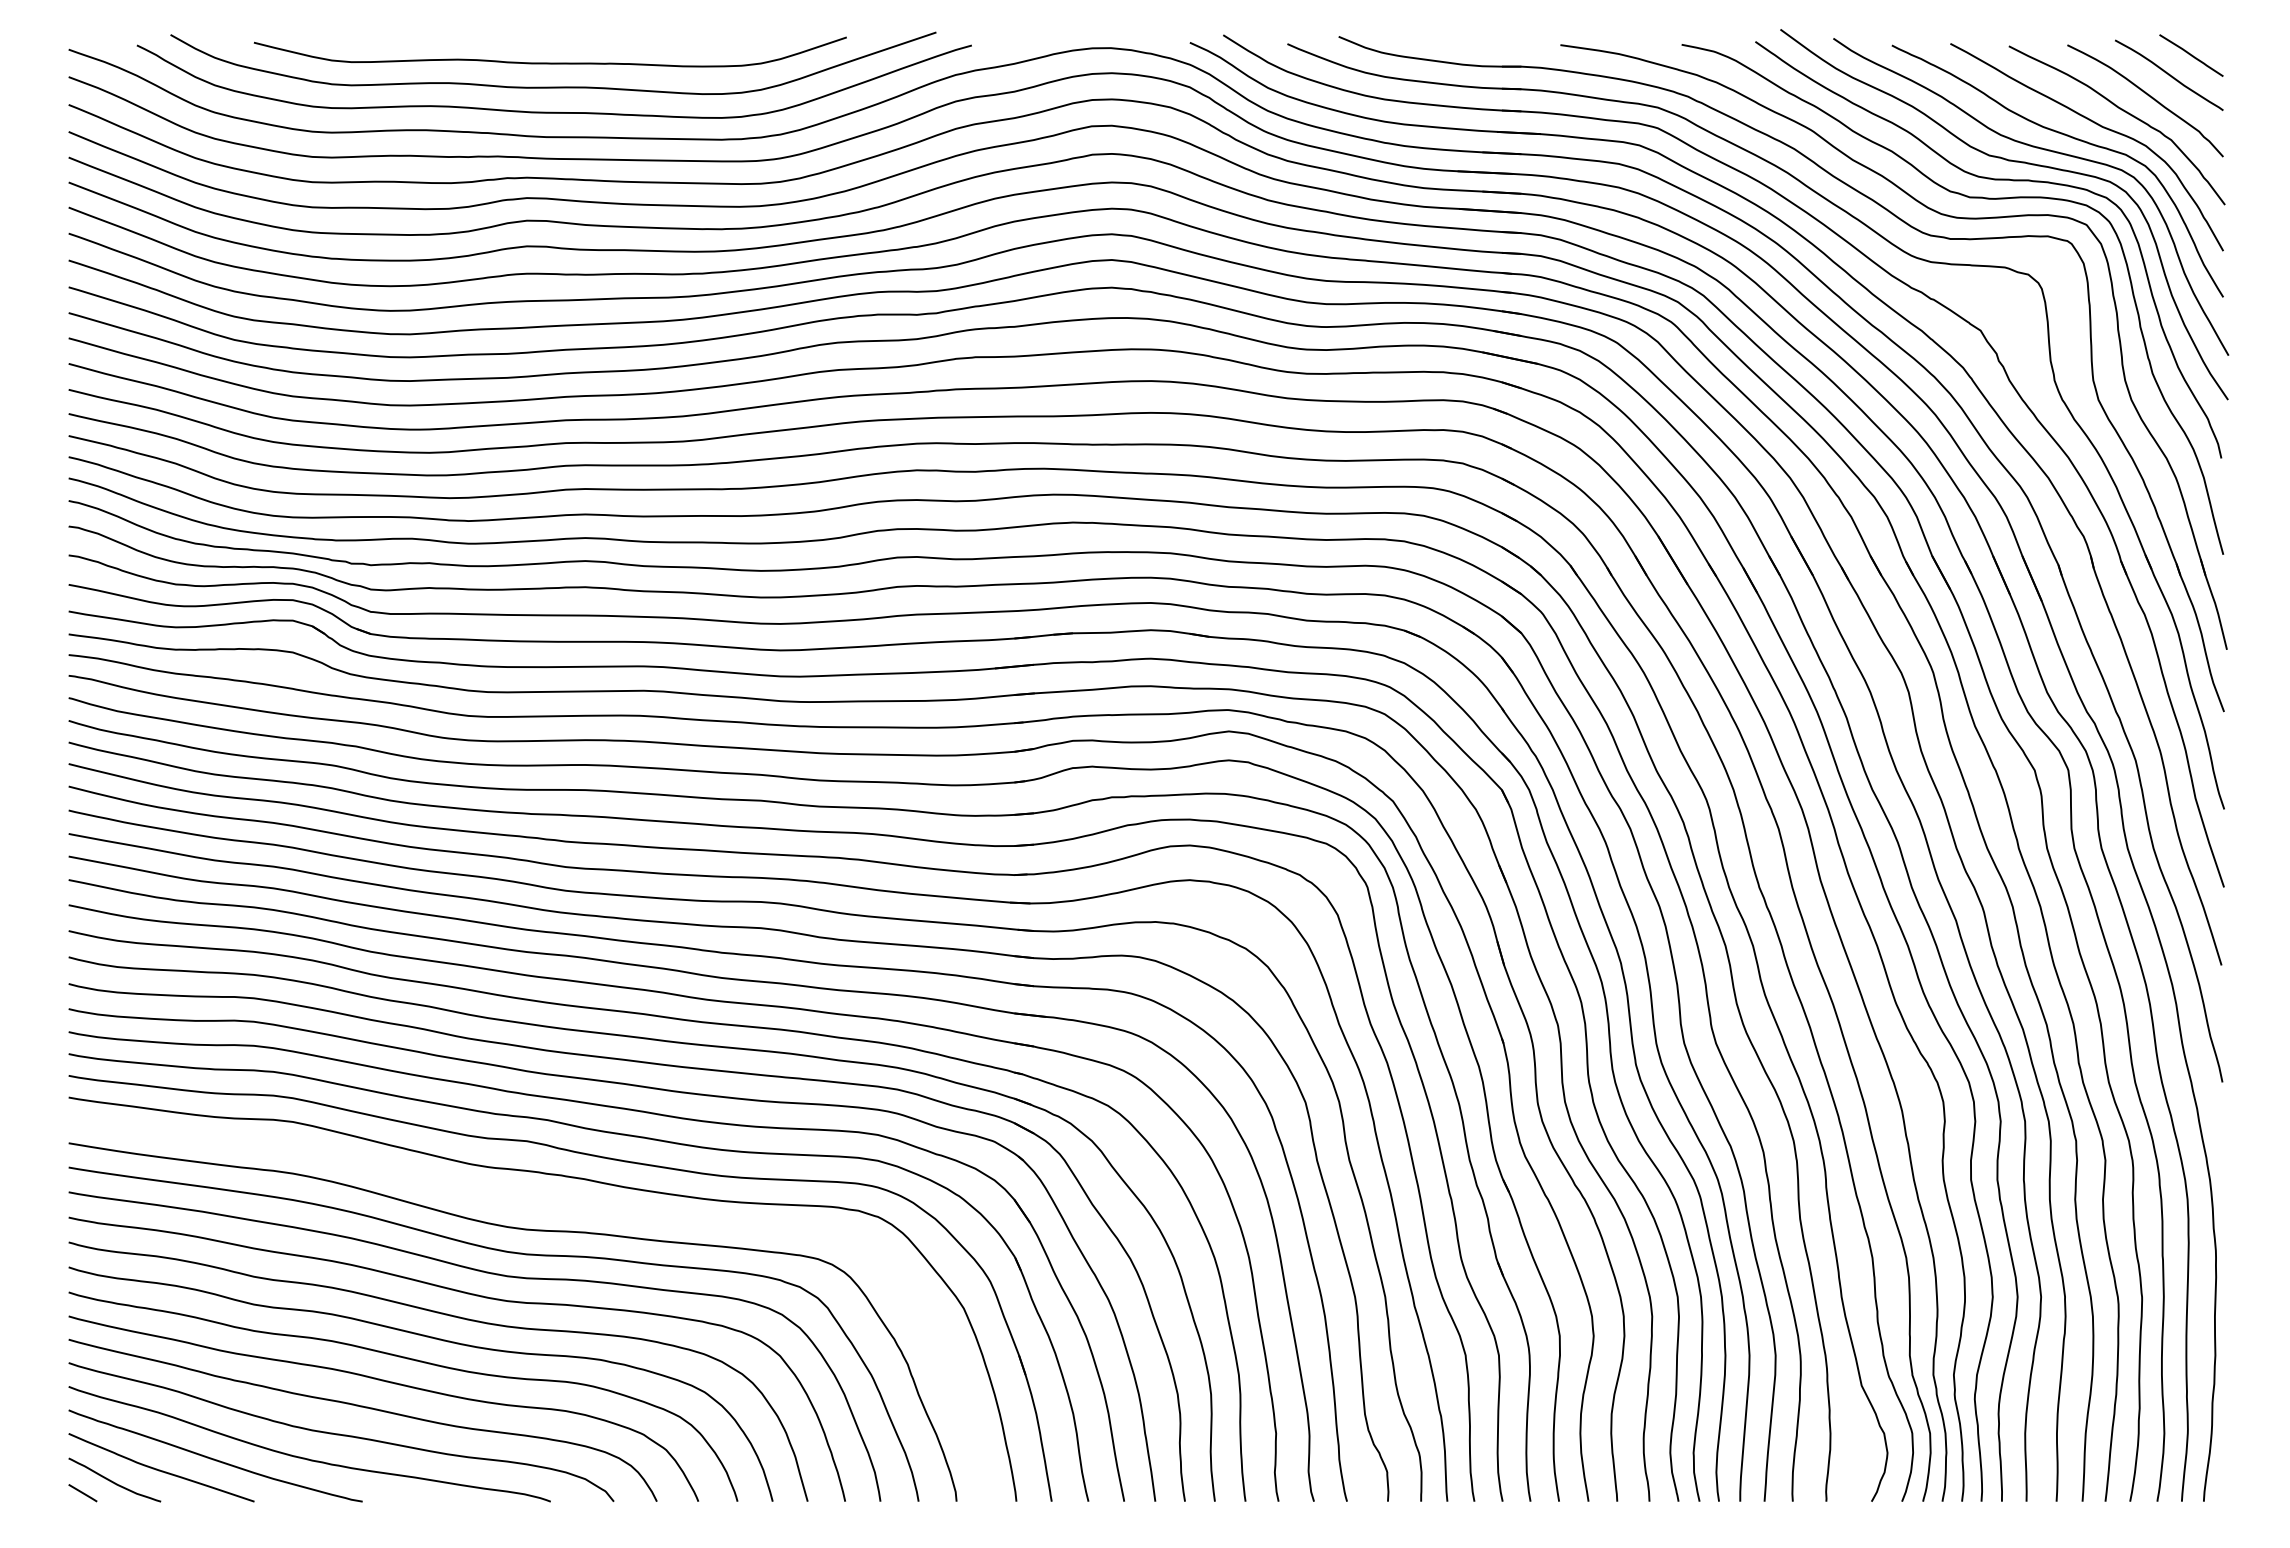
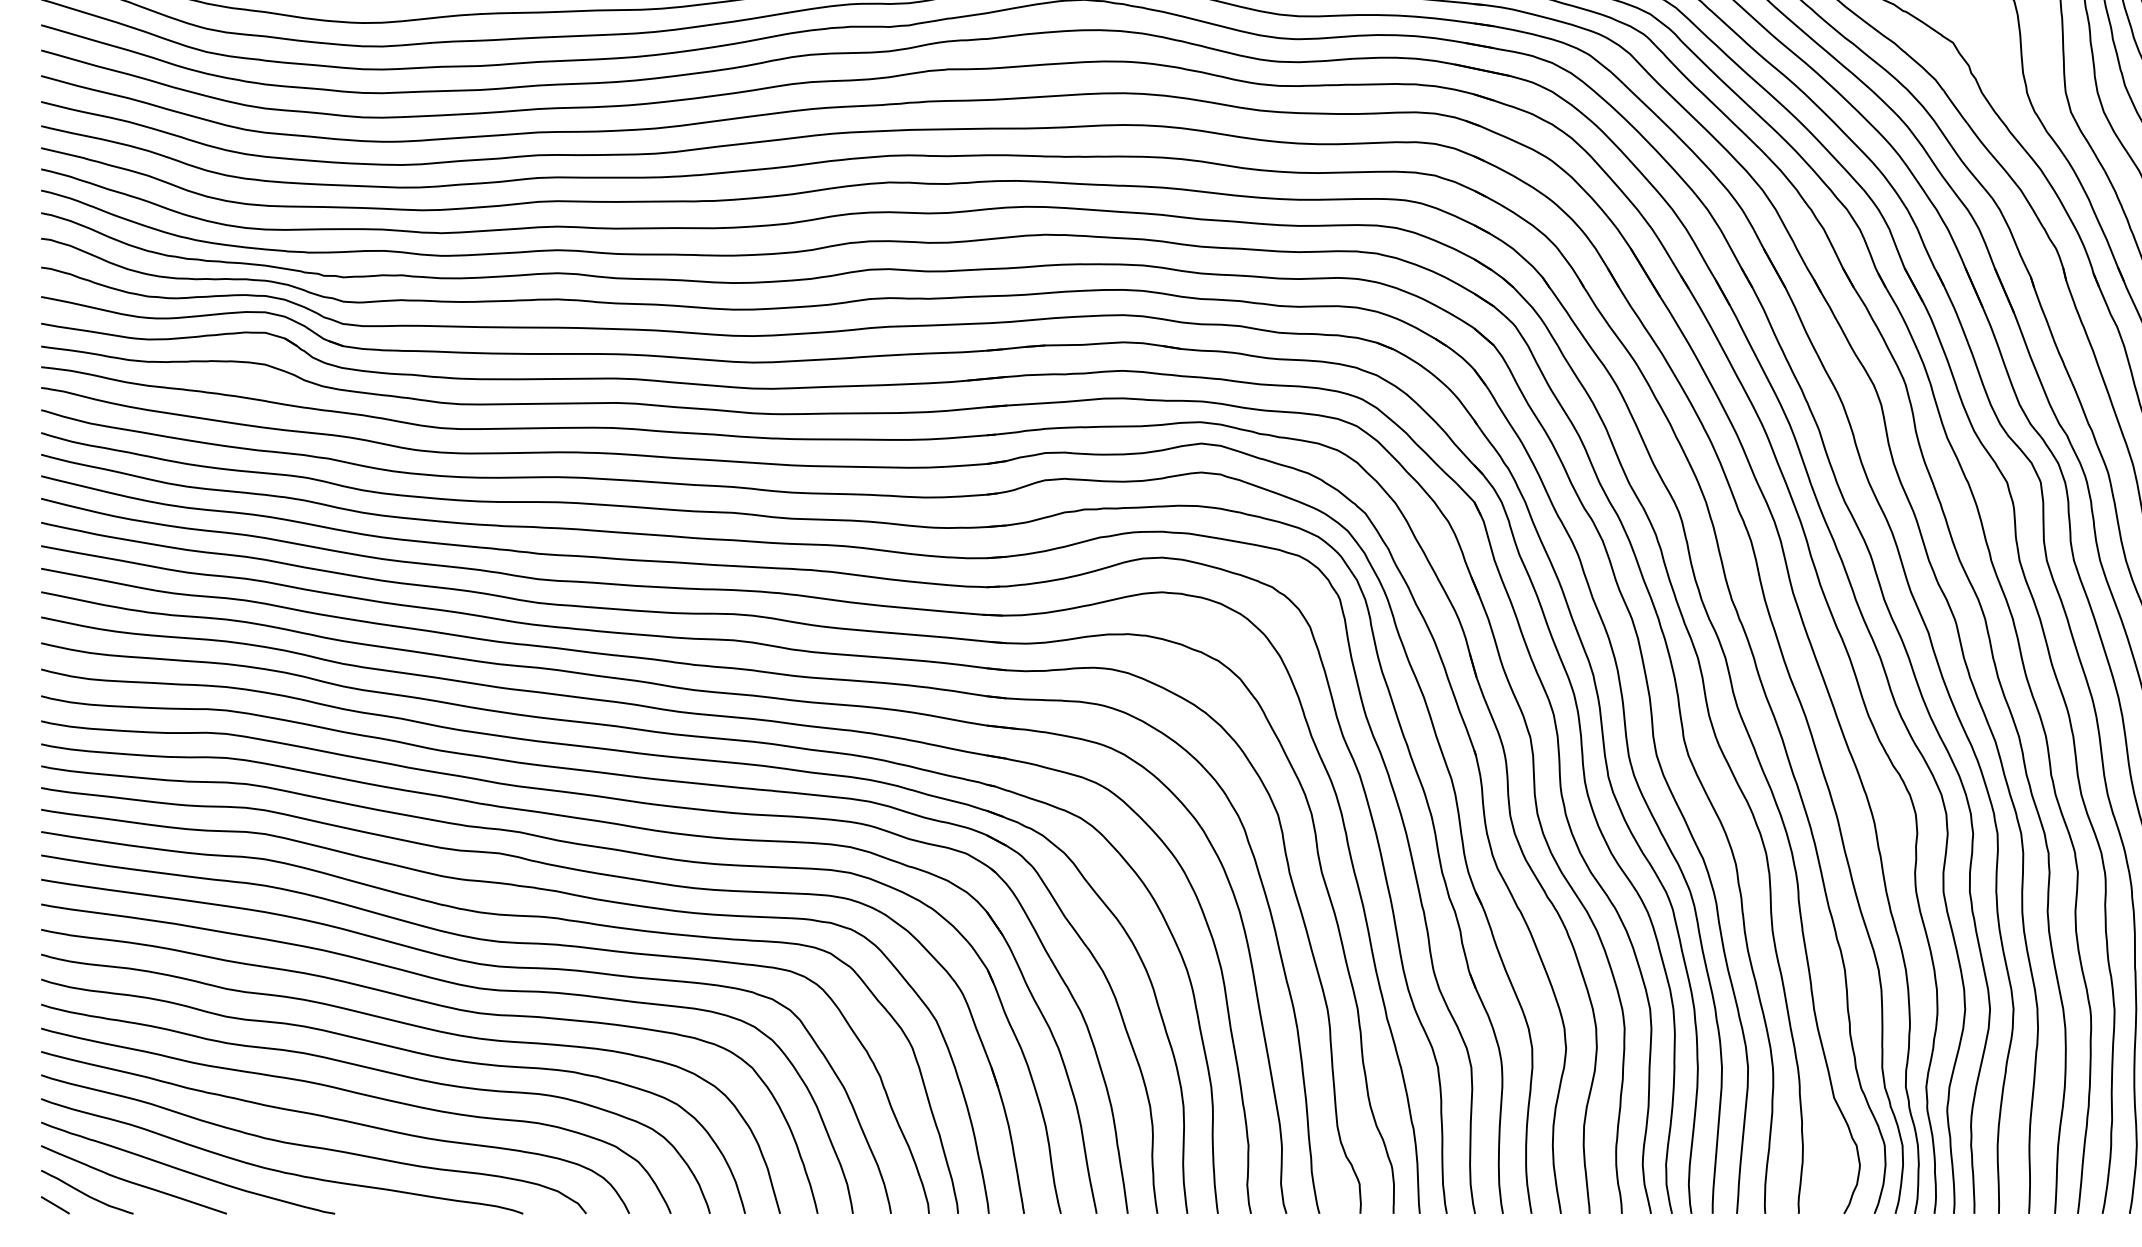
curve: (538, 1204) -> (510, 916), added

